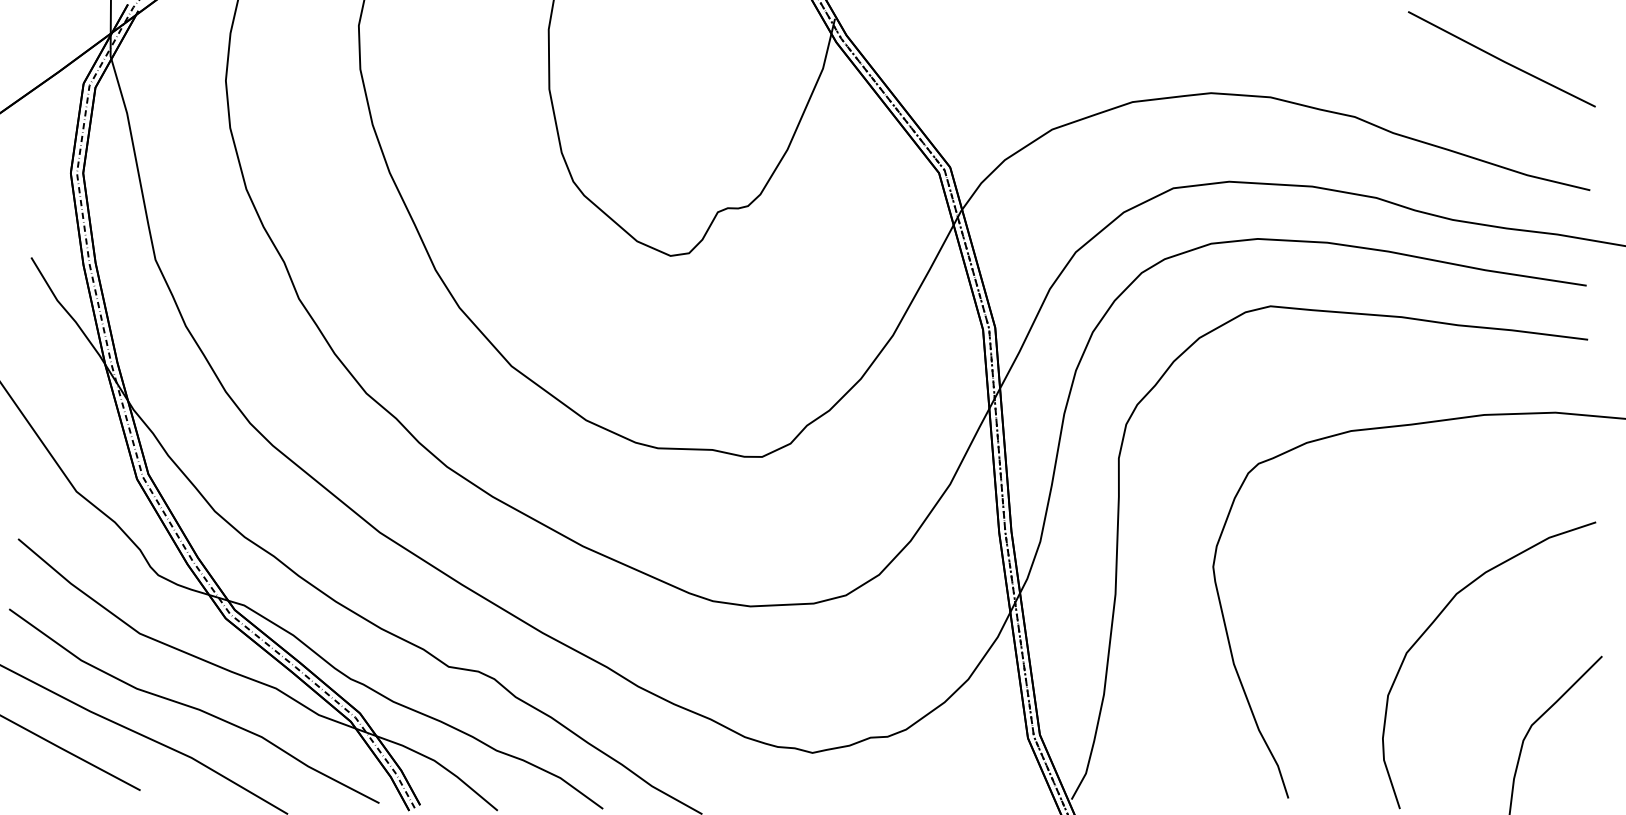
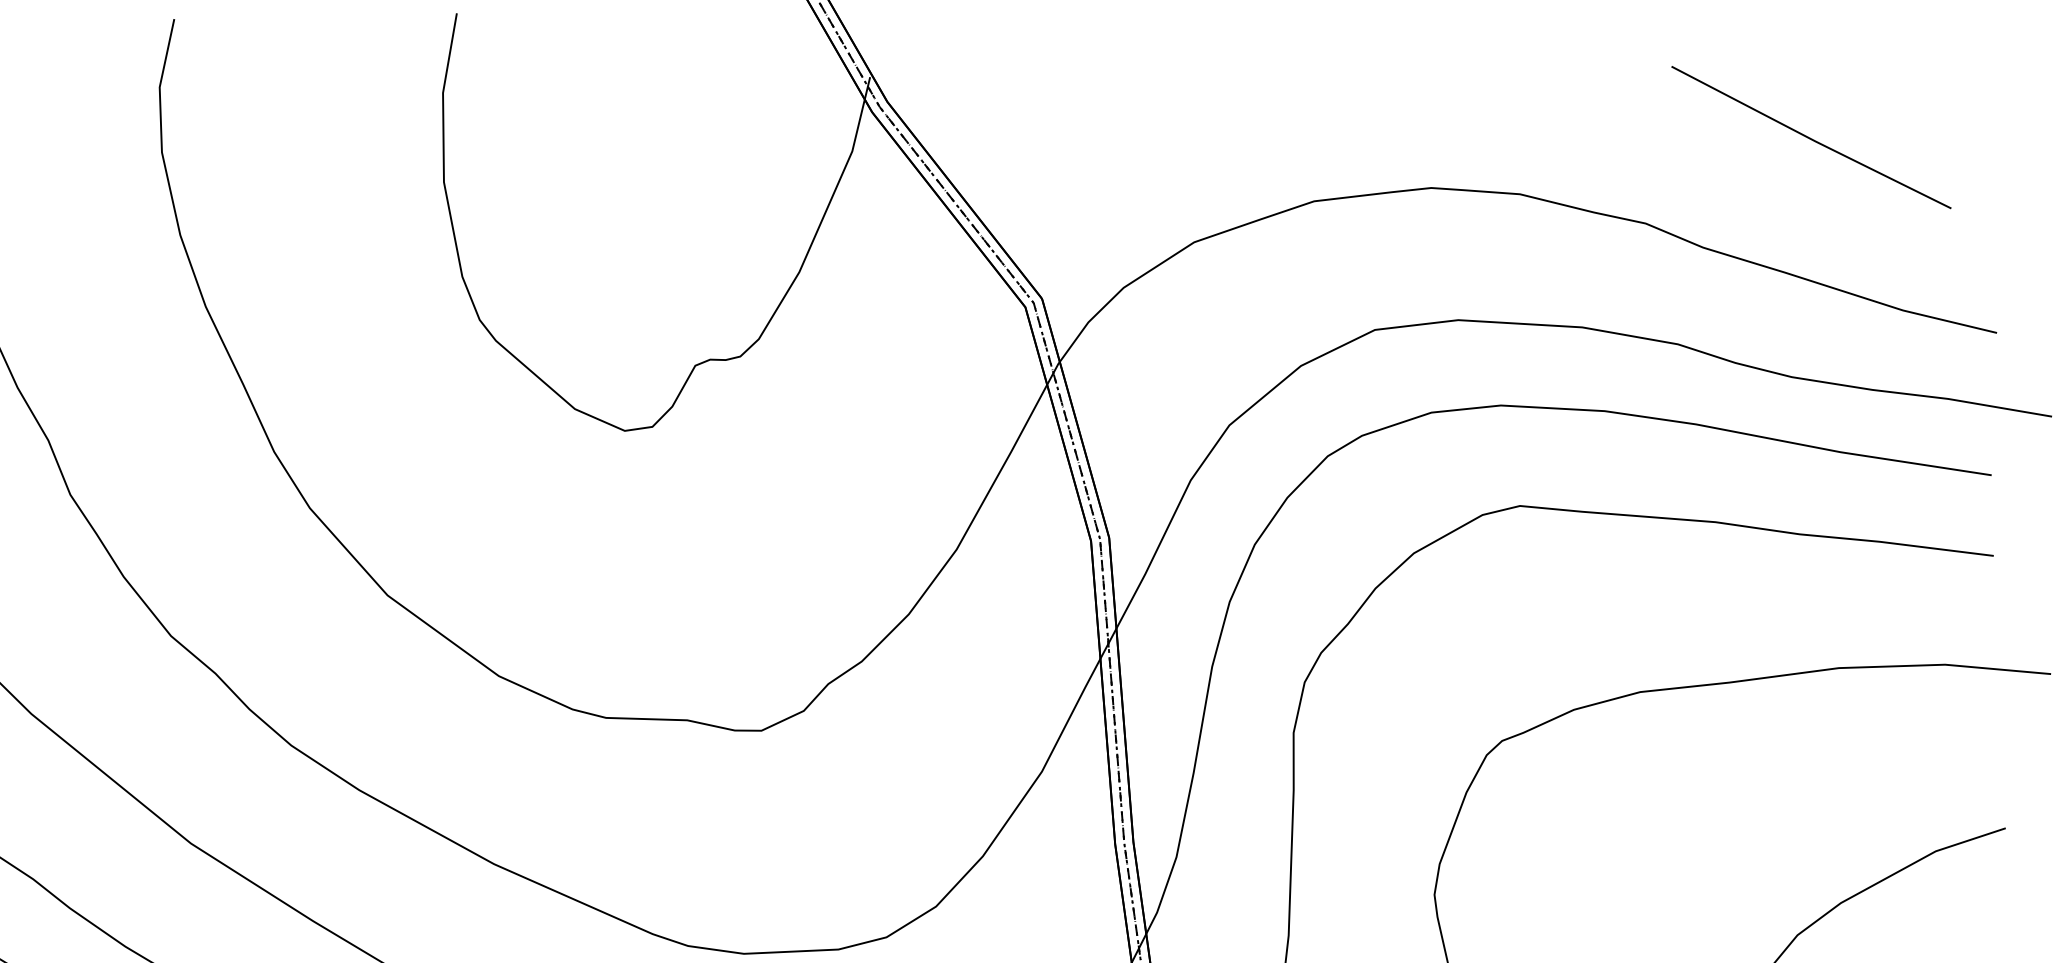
line: (1501, 59) -> (1810, 137), moved

